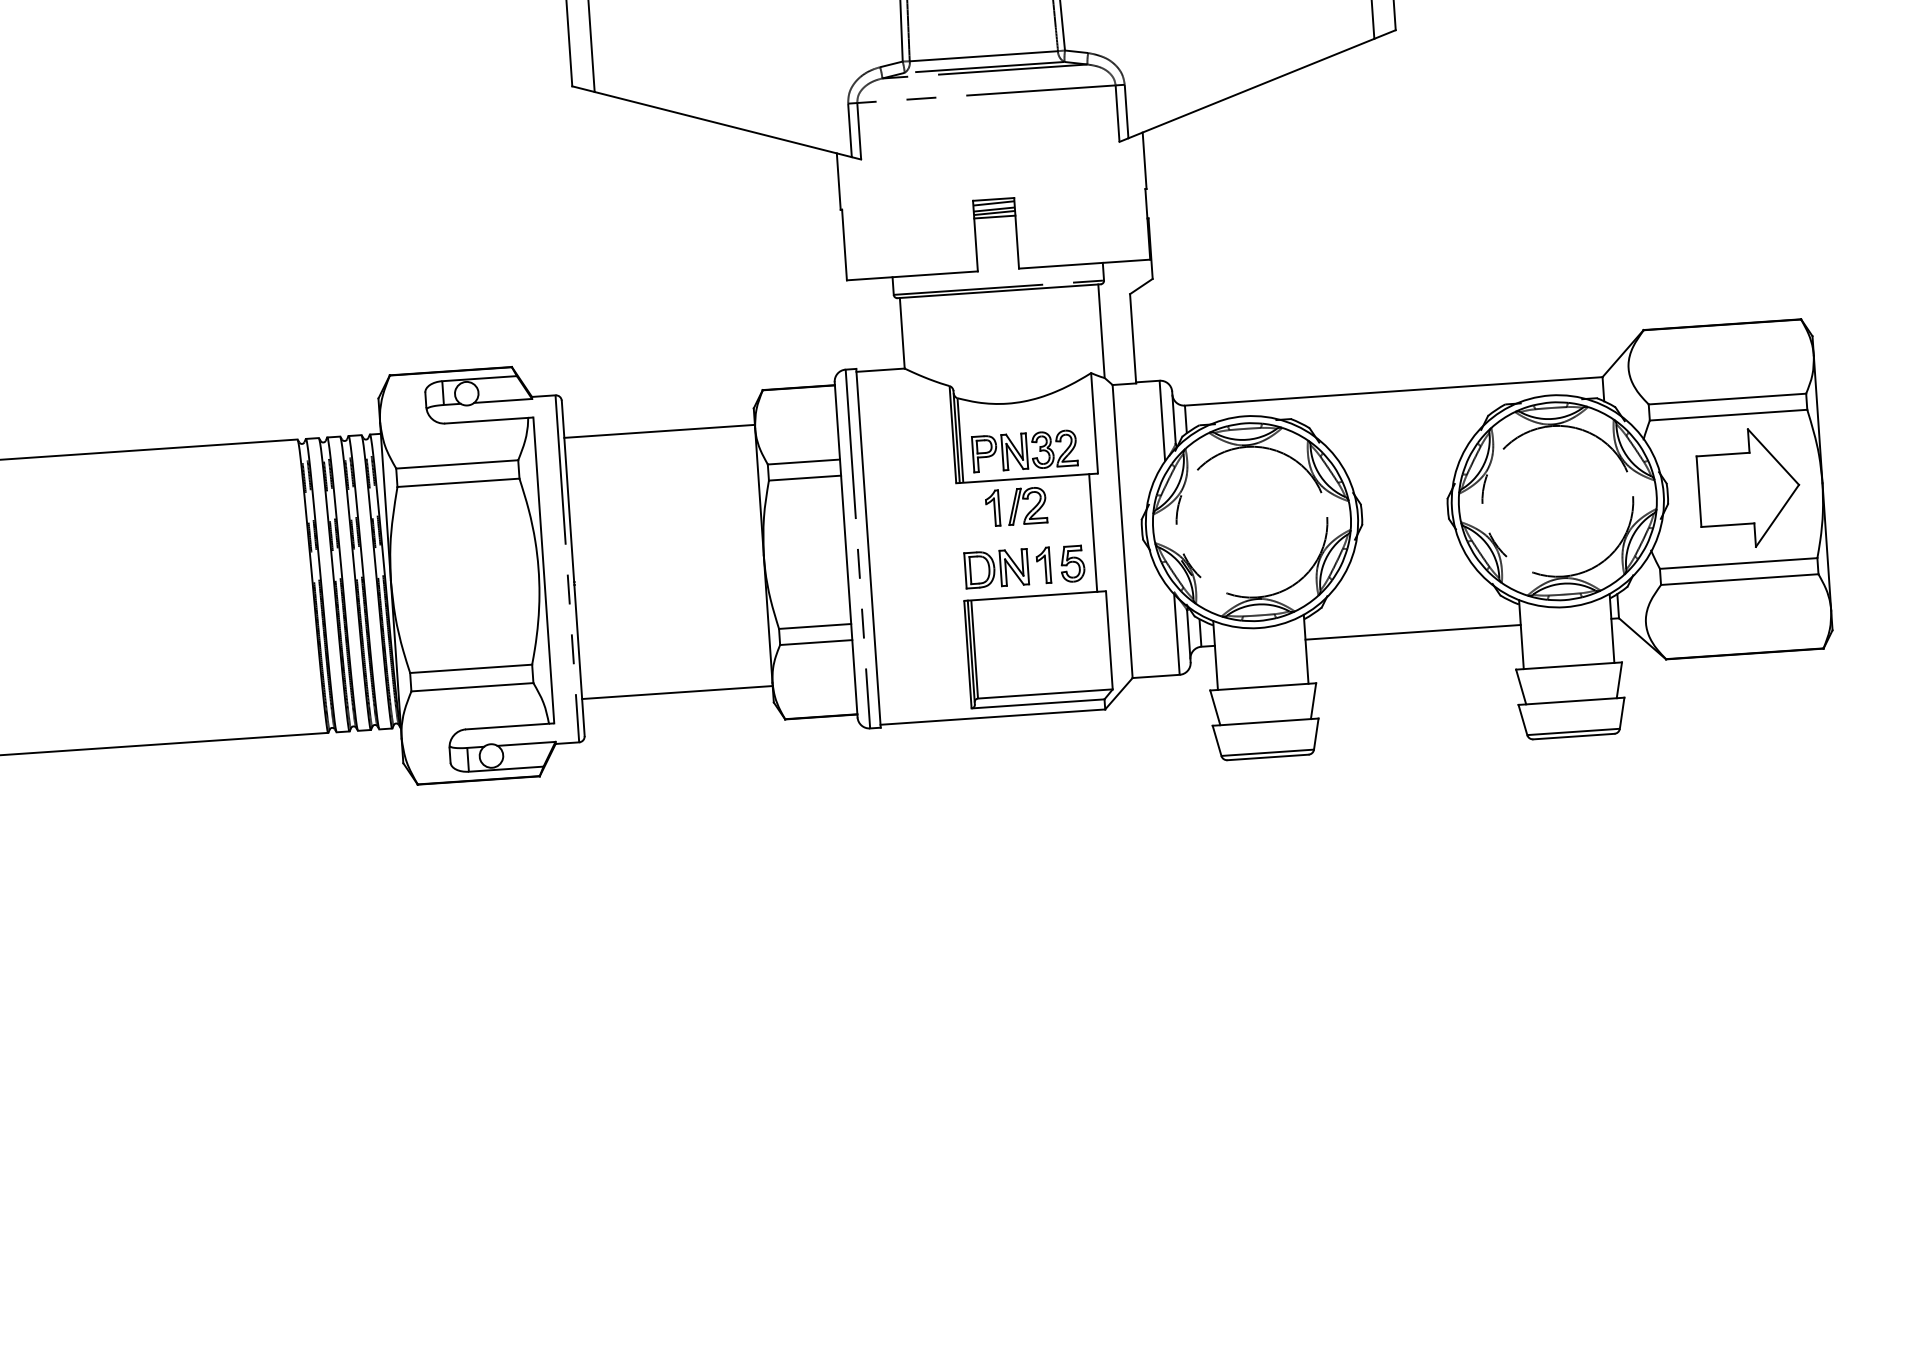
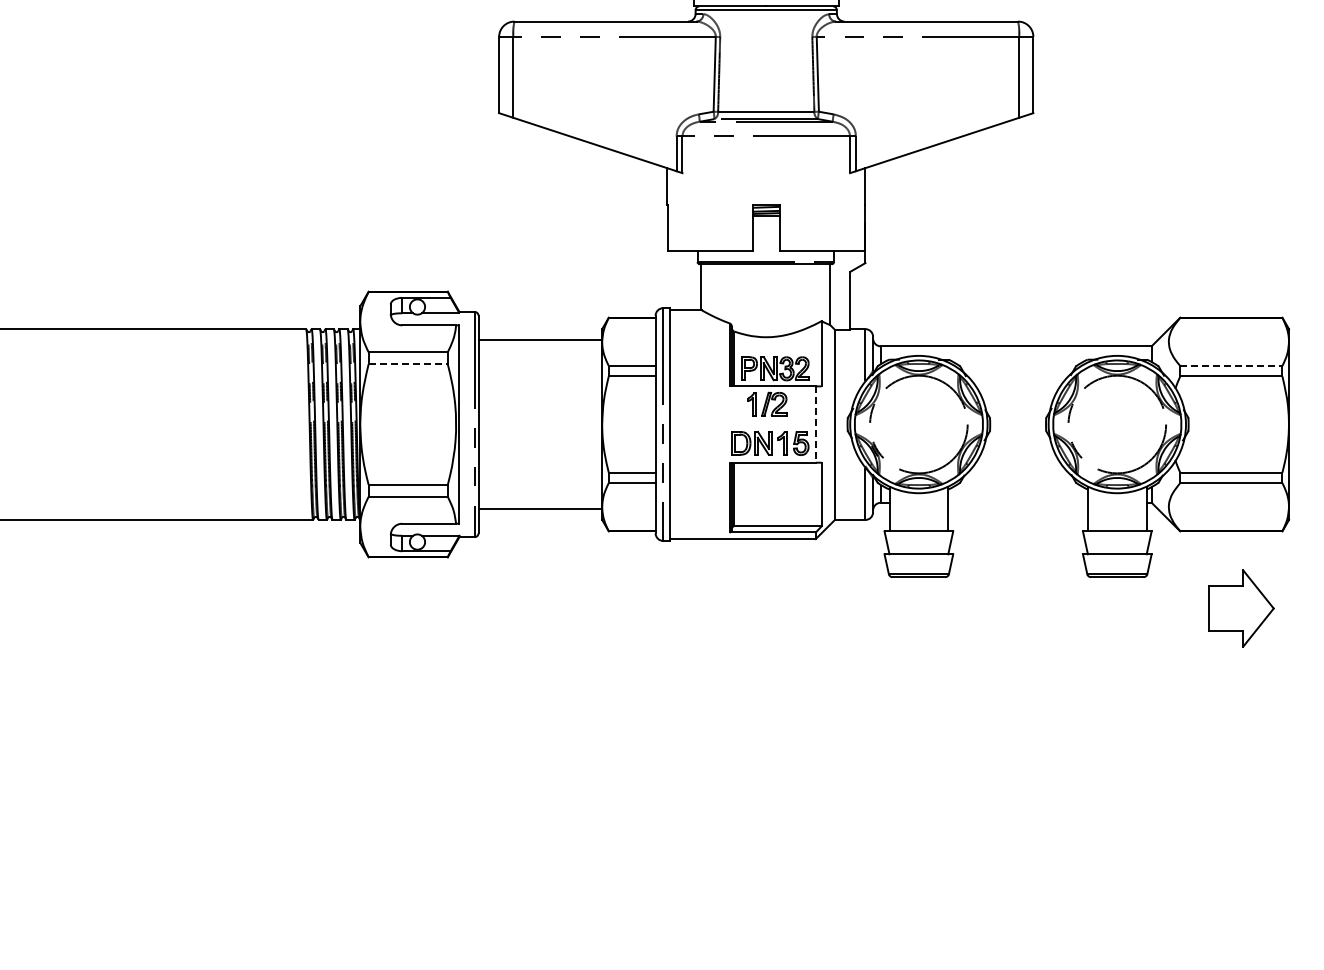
line: (1727, 398) -> (1231, 365), solid -> dashed
line: (458, 483) -> (408, 364), solid -> dashed
part: (1749, 488) -> (1241, 608), moved
line: (1092, 534) -> (815, 425), solid -> dashed
line: (1412, 631) -> (1017, 502), removed

